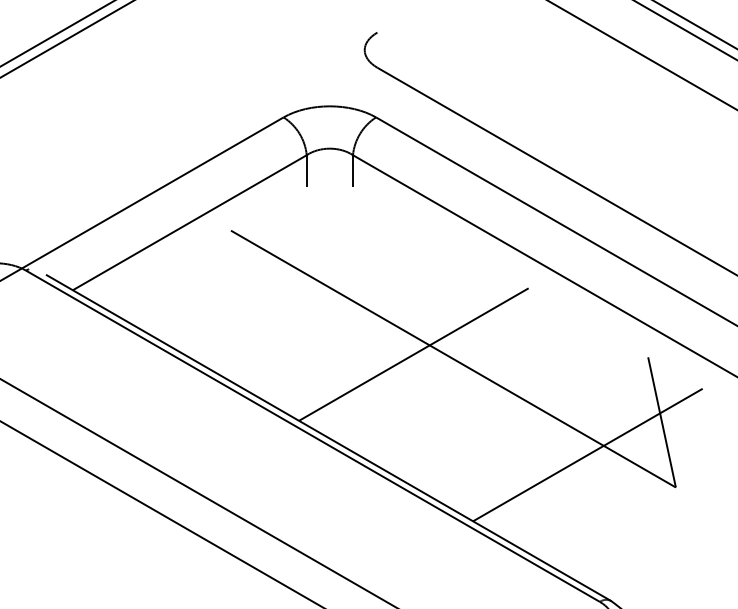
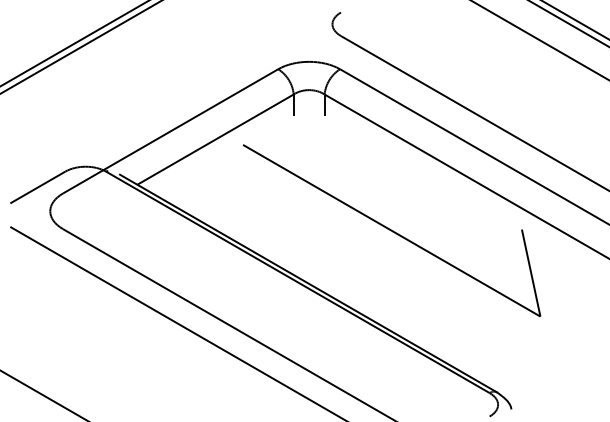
line: (414, 354) -> (365, 227), removed
line: (587, 454) -> (481, 294), removed

